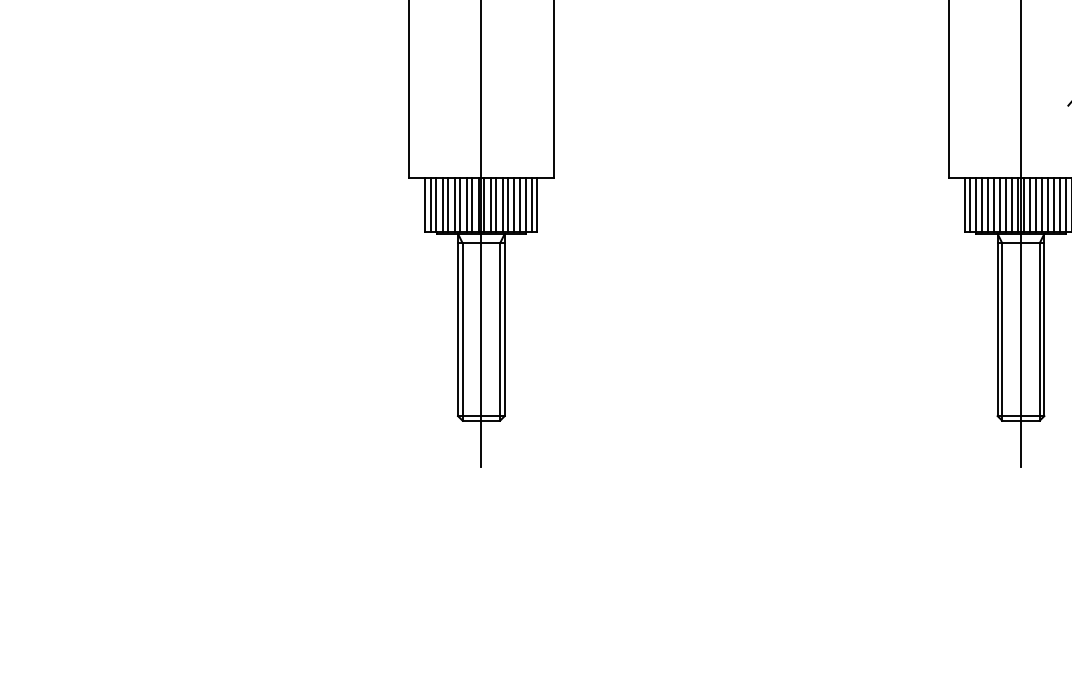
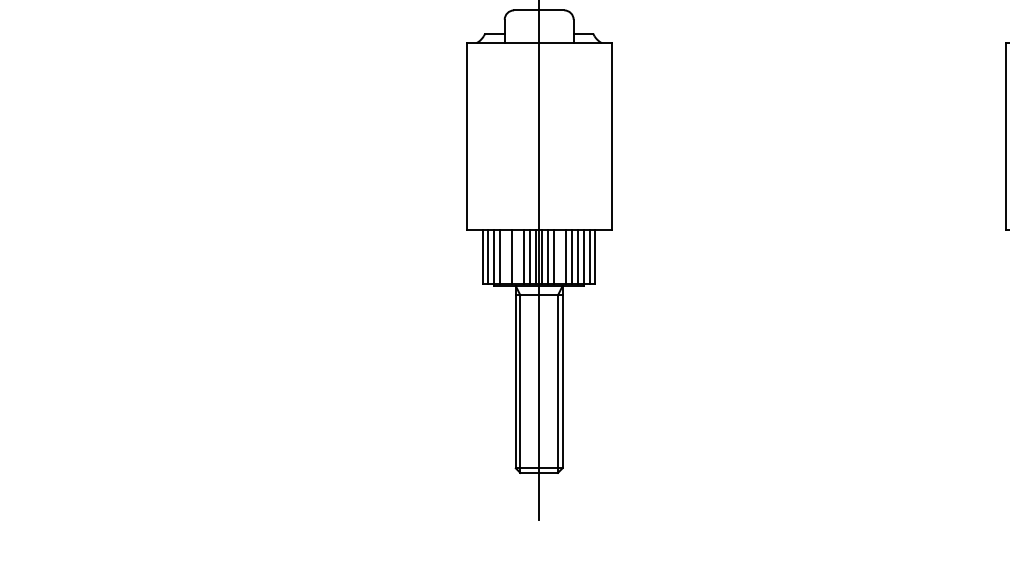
line: (448, 204) -> (506, 256), removed
line: (460, 204) -> (518, 256), removed
line: (502, 204) -> (560, 256), removed

